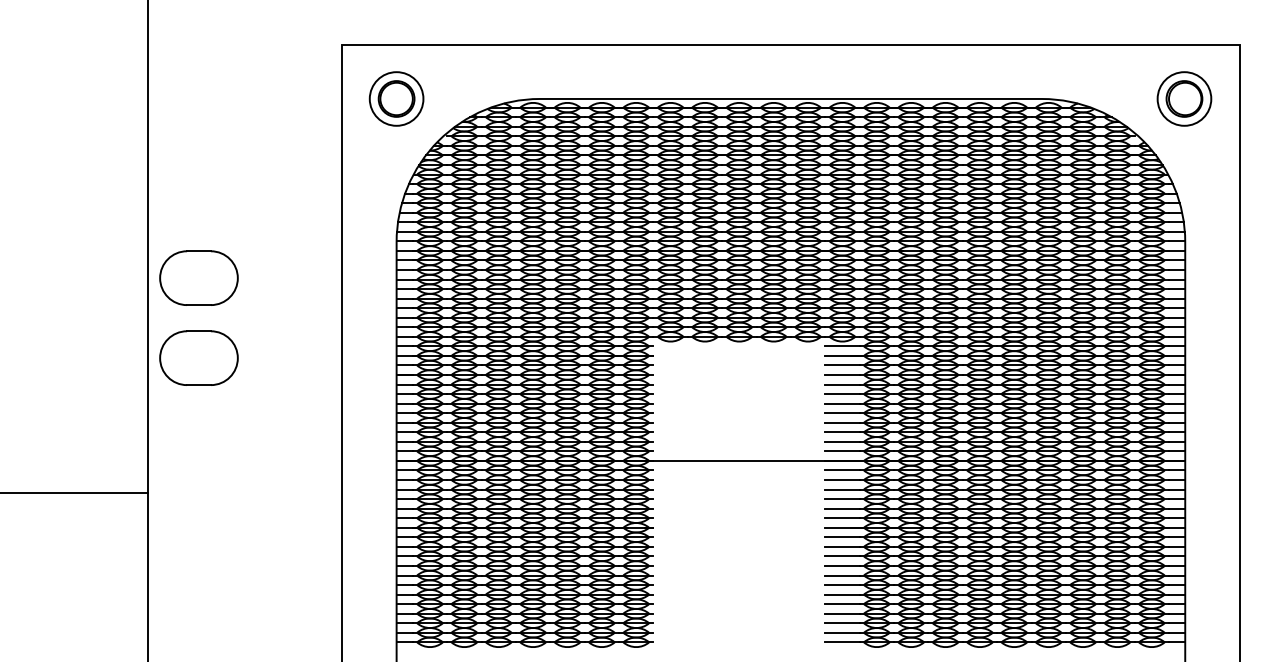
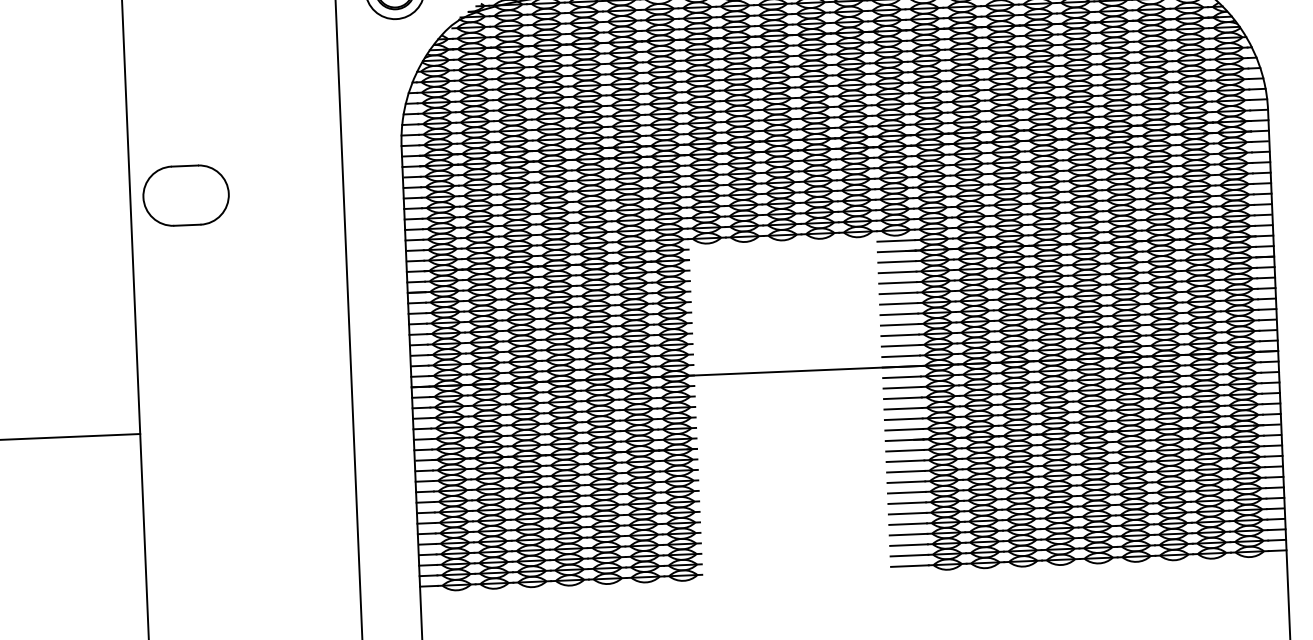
part: (198, 357) -> (189, 282), removed

